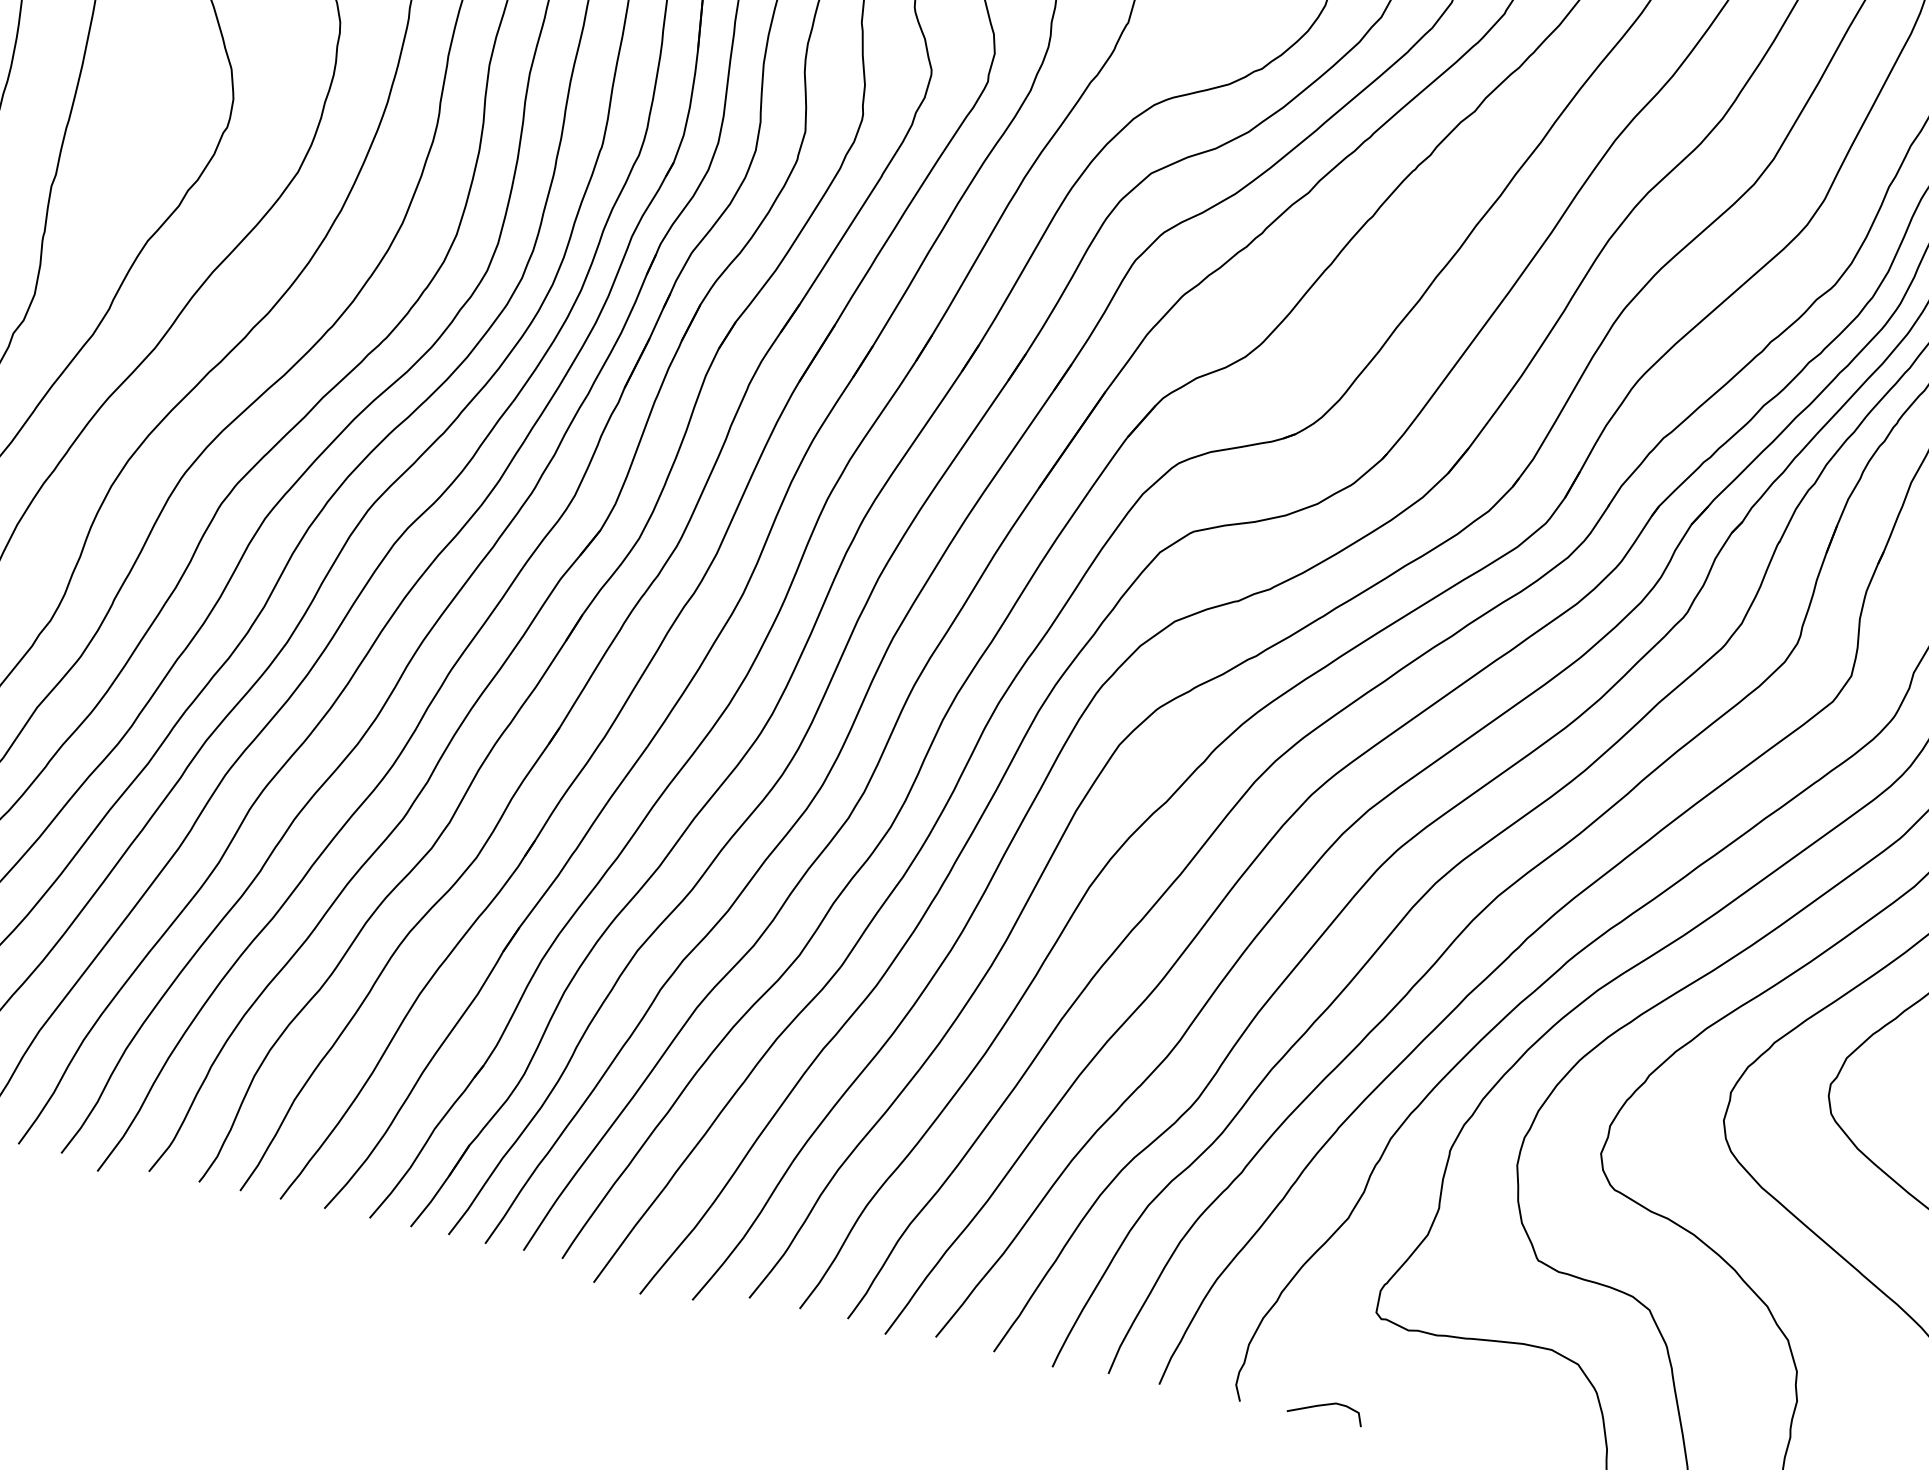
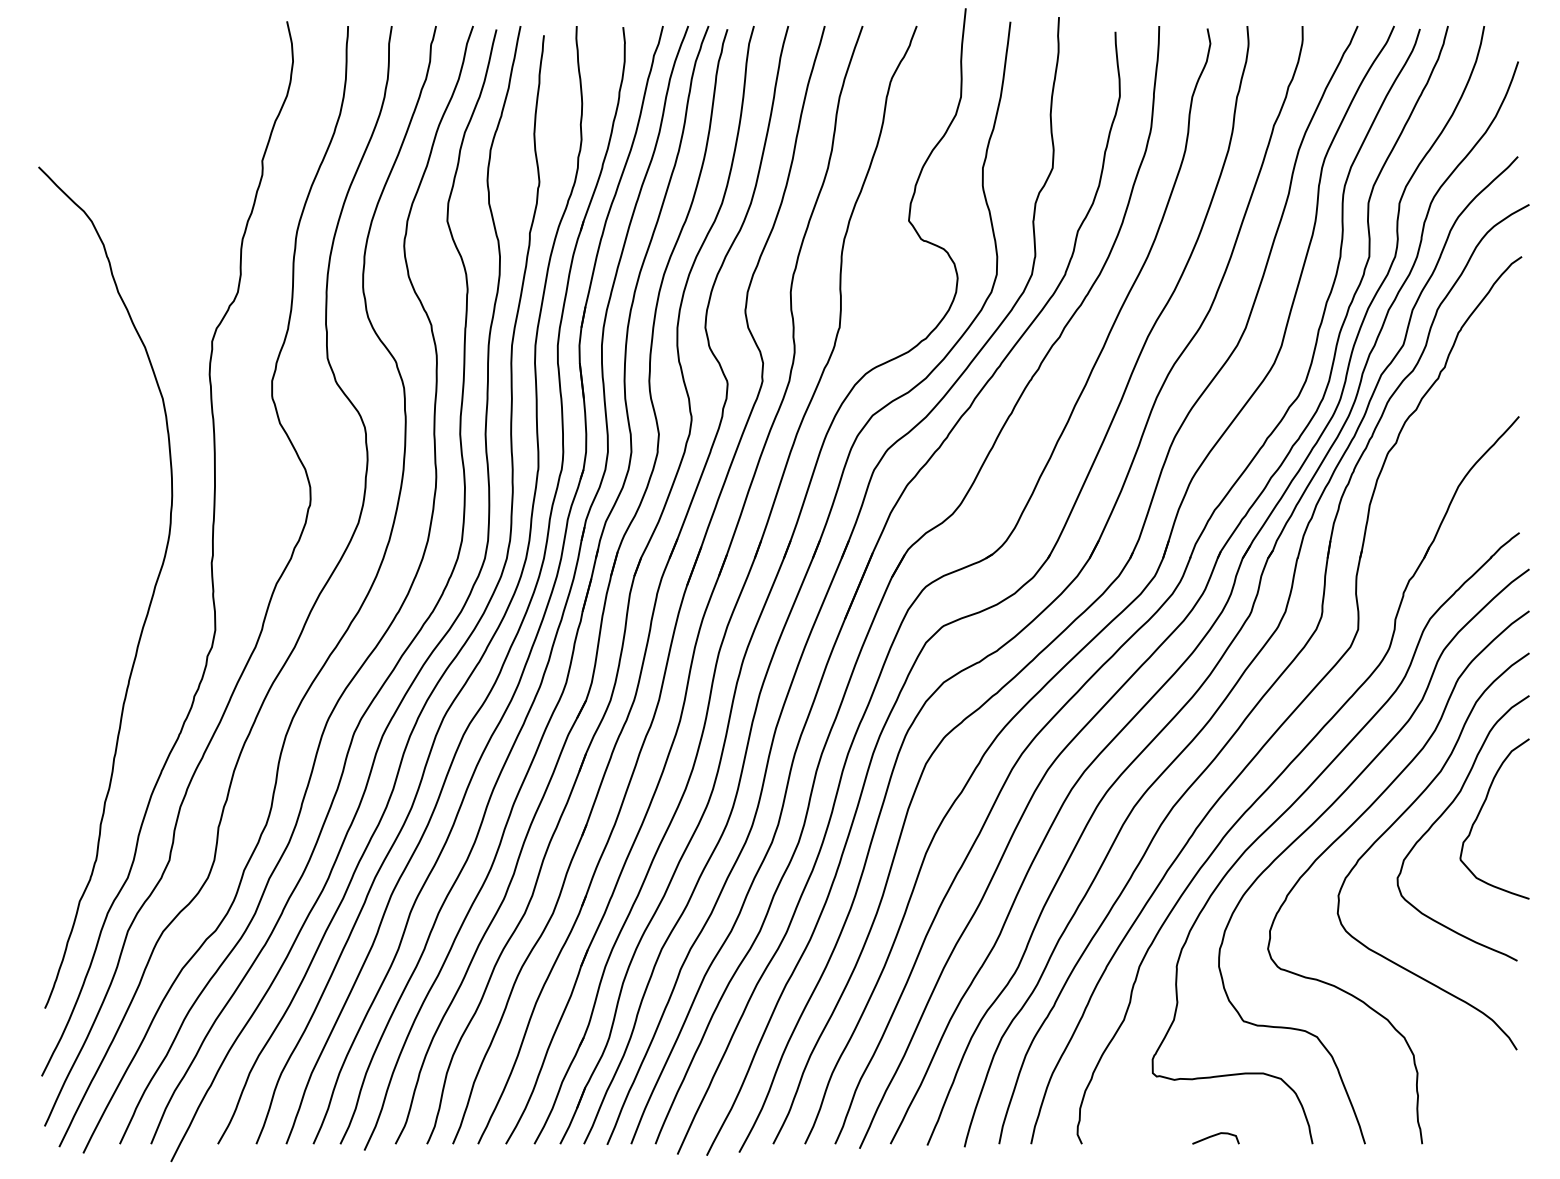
curve: (1324, 1406) -> (1214, 1136), moved

